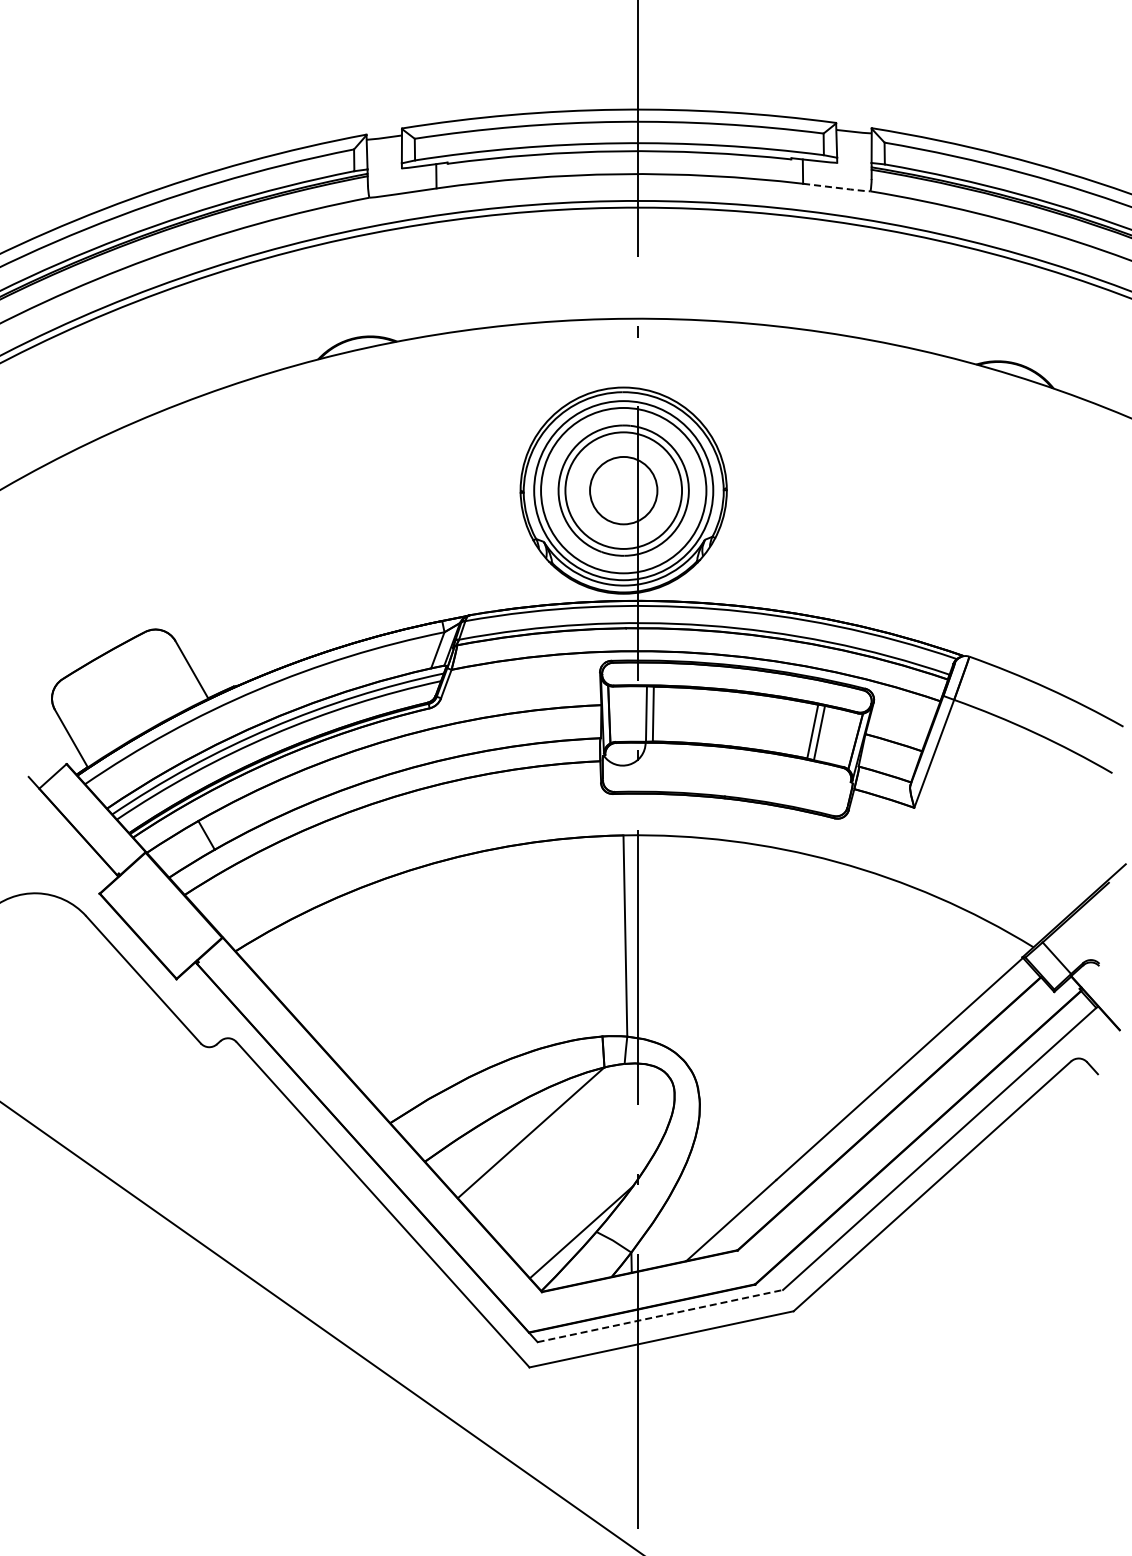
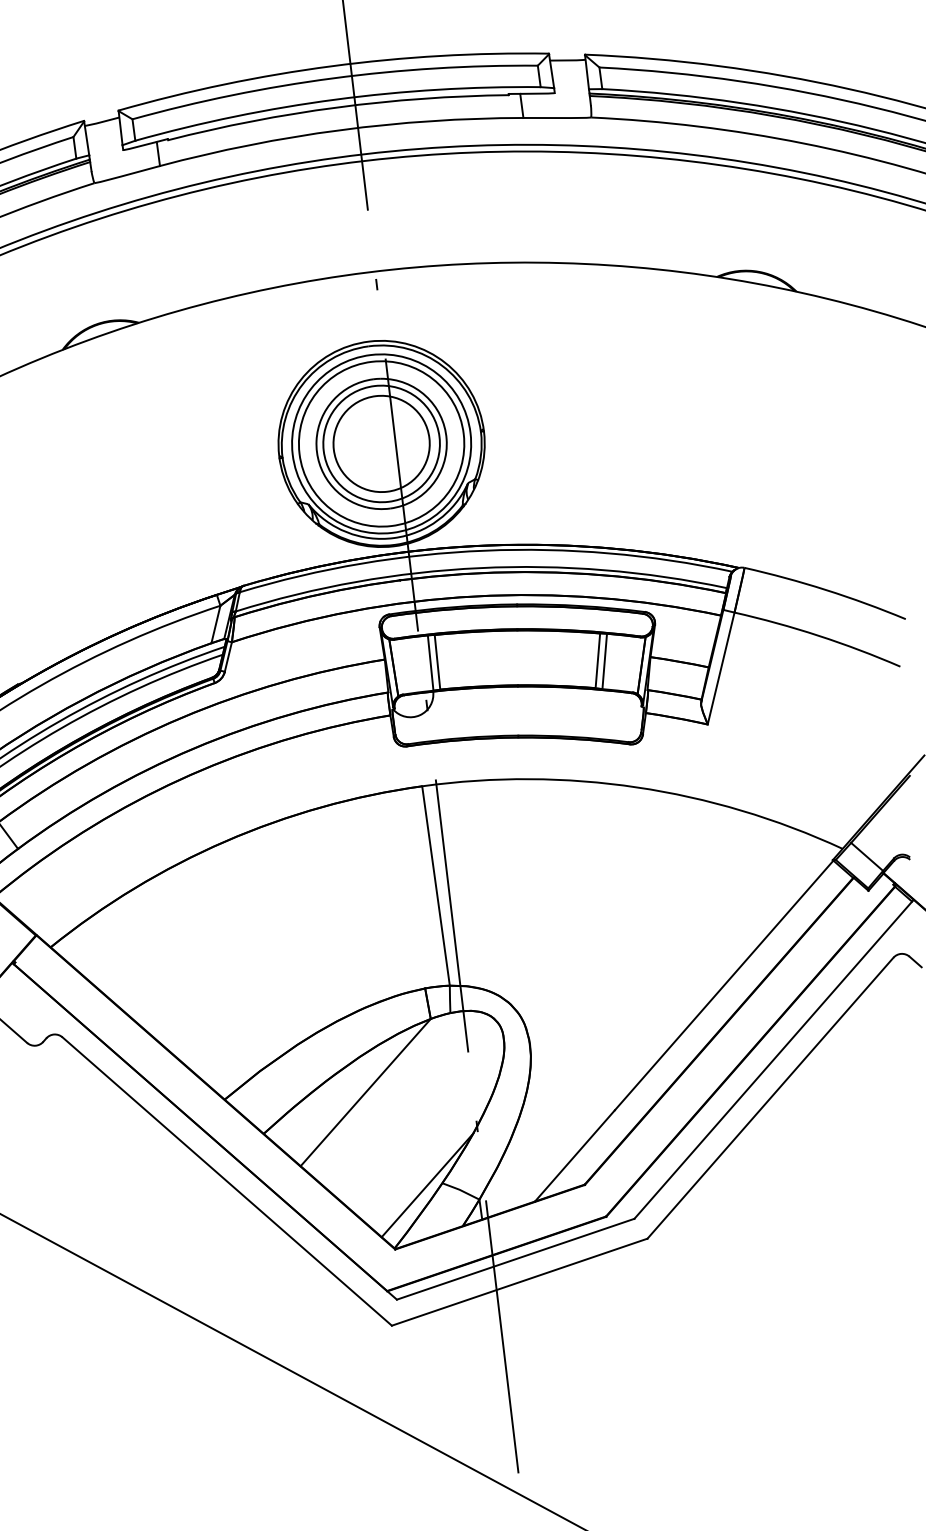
line: (838, 188) -> (559, 118), dashed -> solid
circle: (623, 490) -> (381, 443), size x1.43
line: (660, 1315) -> (515, 1258), dashed -> solid

